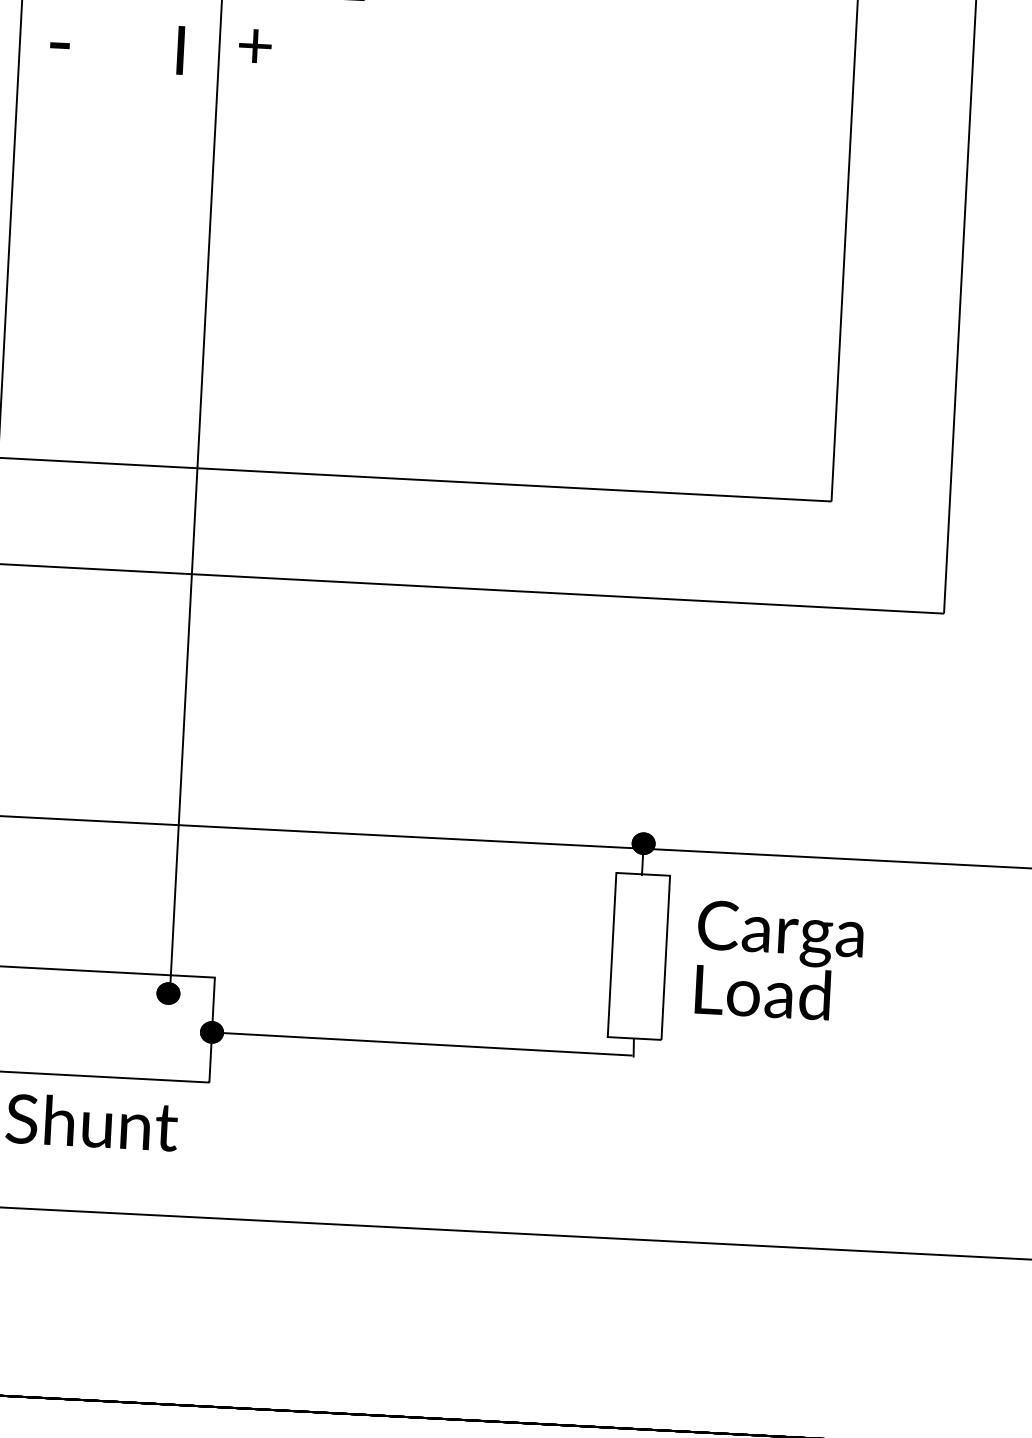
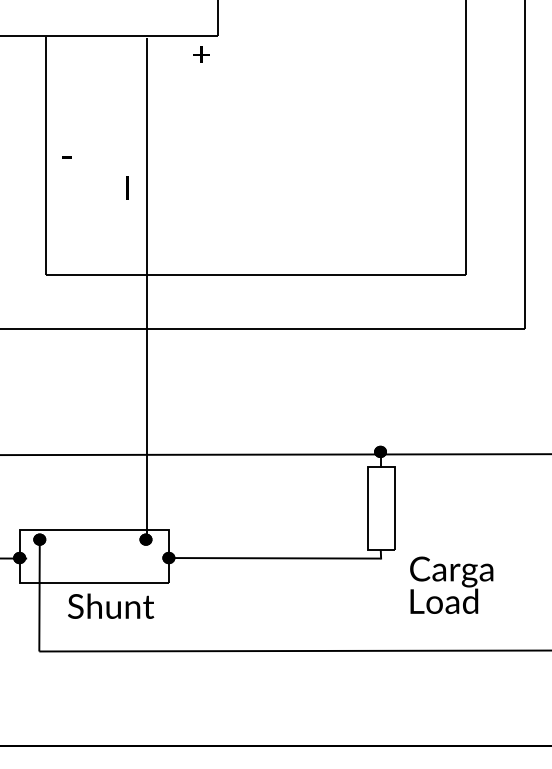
text: (59, 45) -> (66, 157), moved
text: (255, 45) -> (201, 54), moved
text: (181, 49) -> (127, 187), moved
text: (778, 959) -> (451, 584), moved

